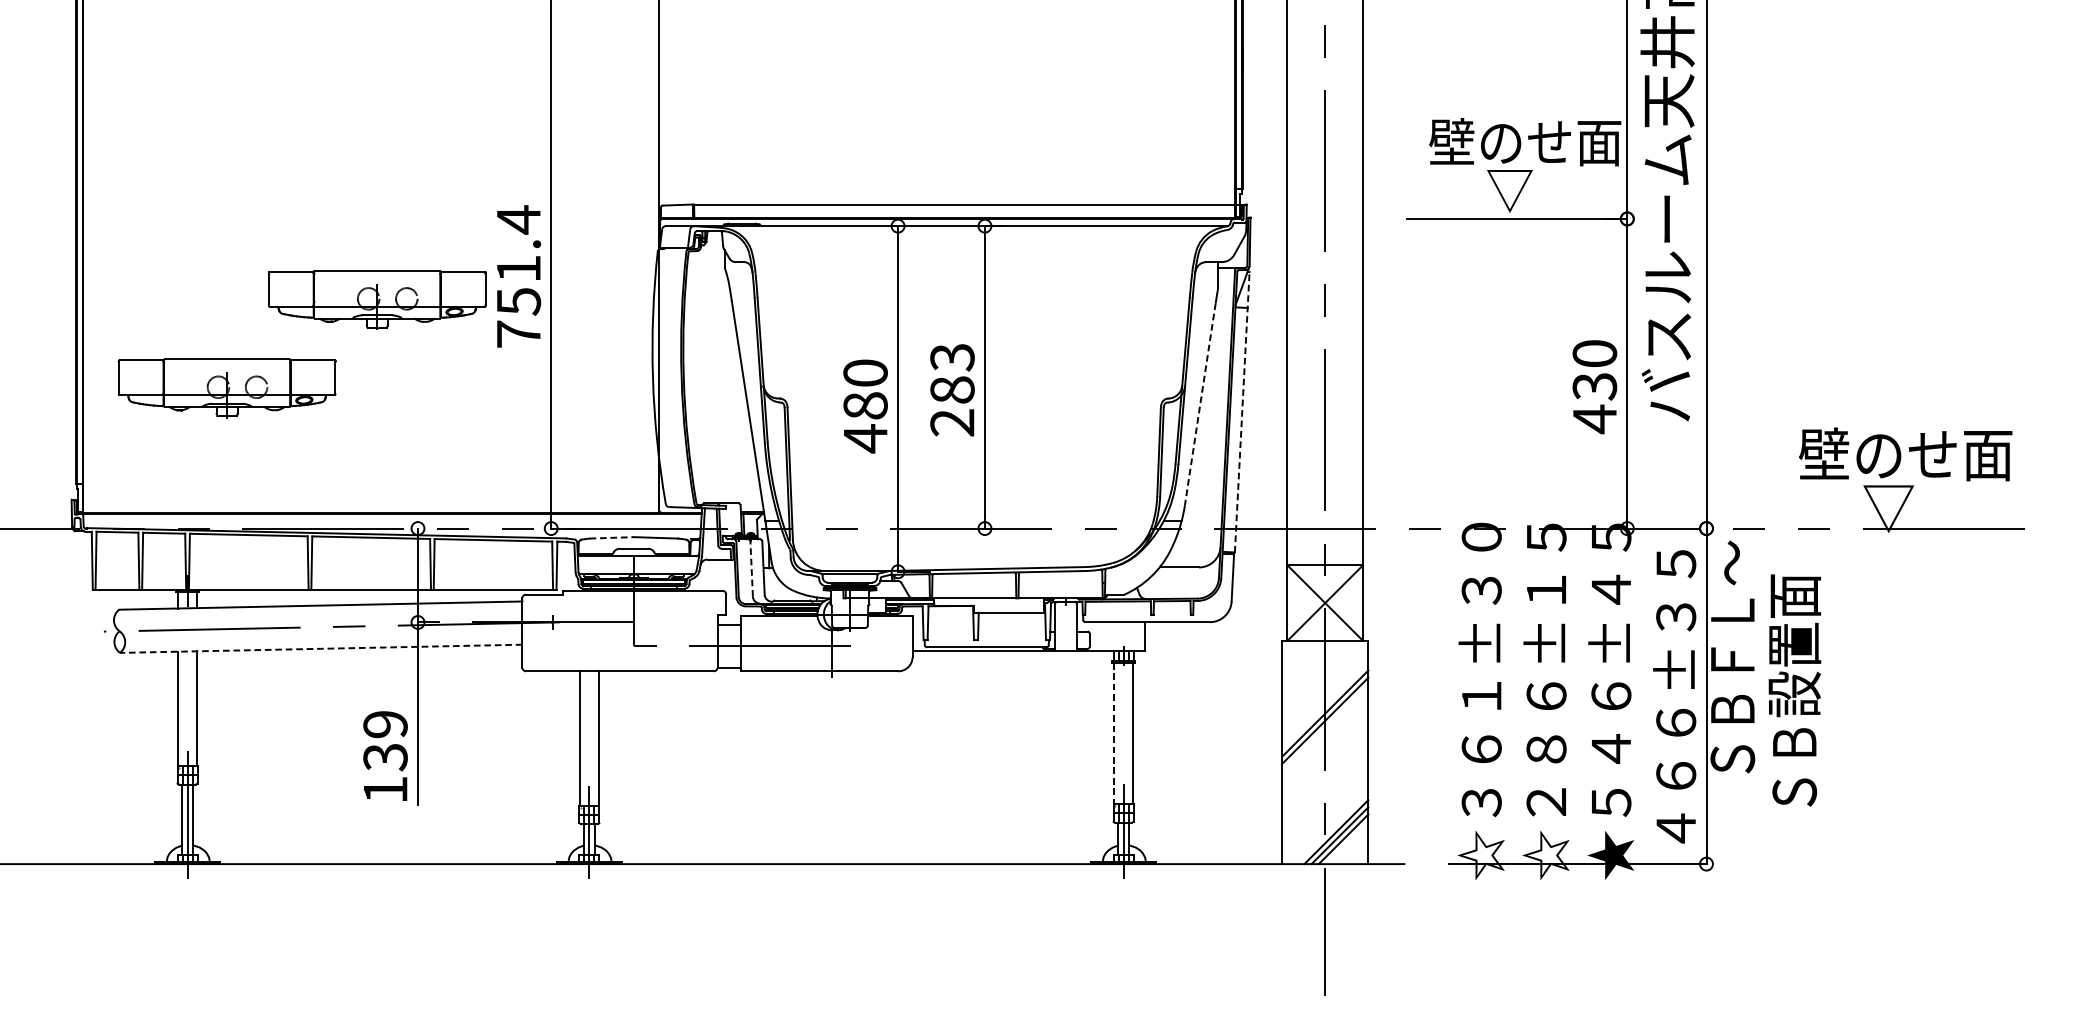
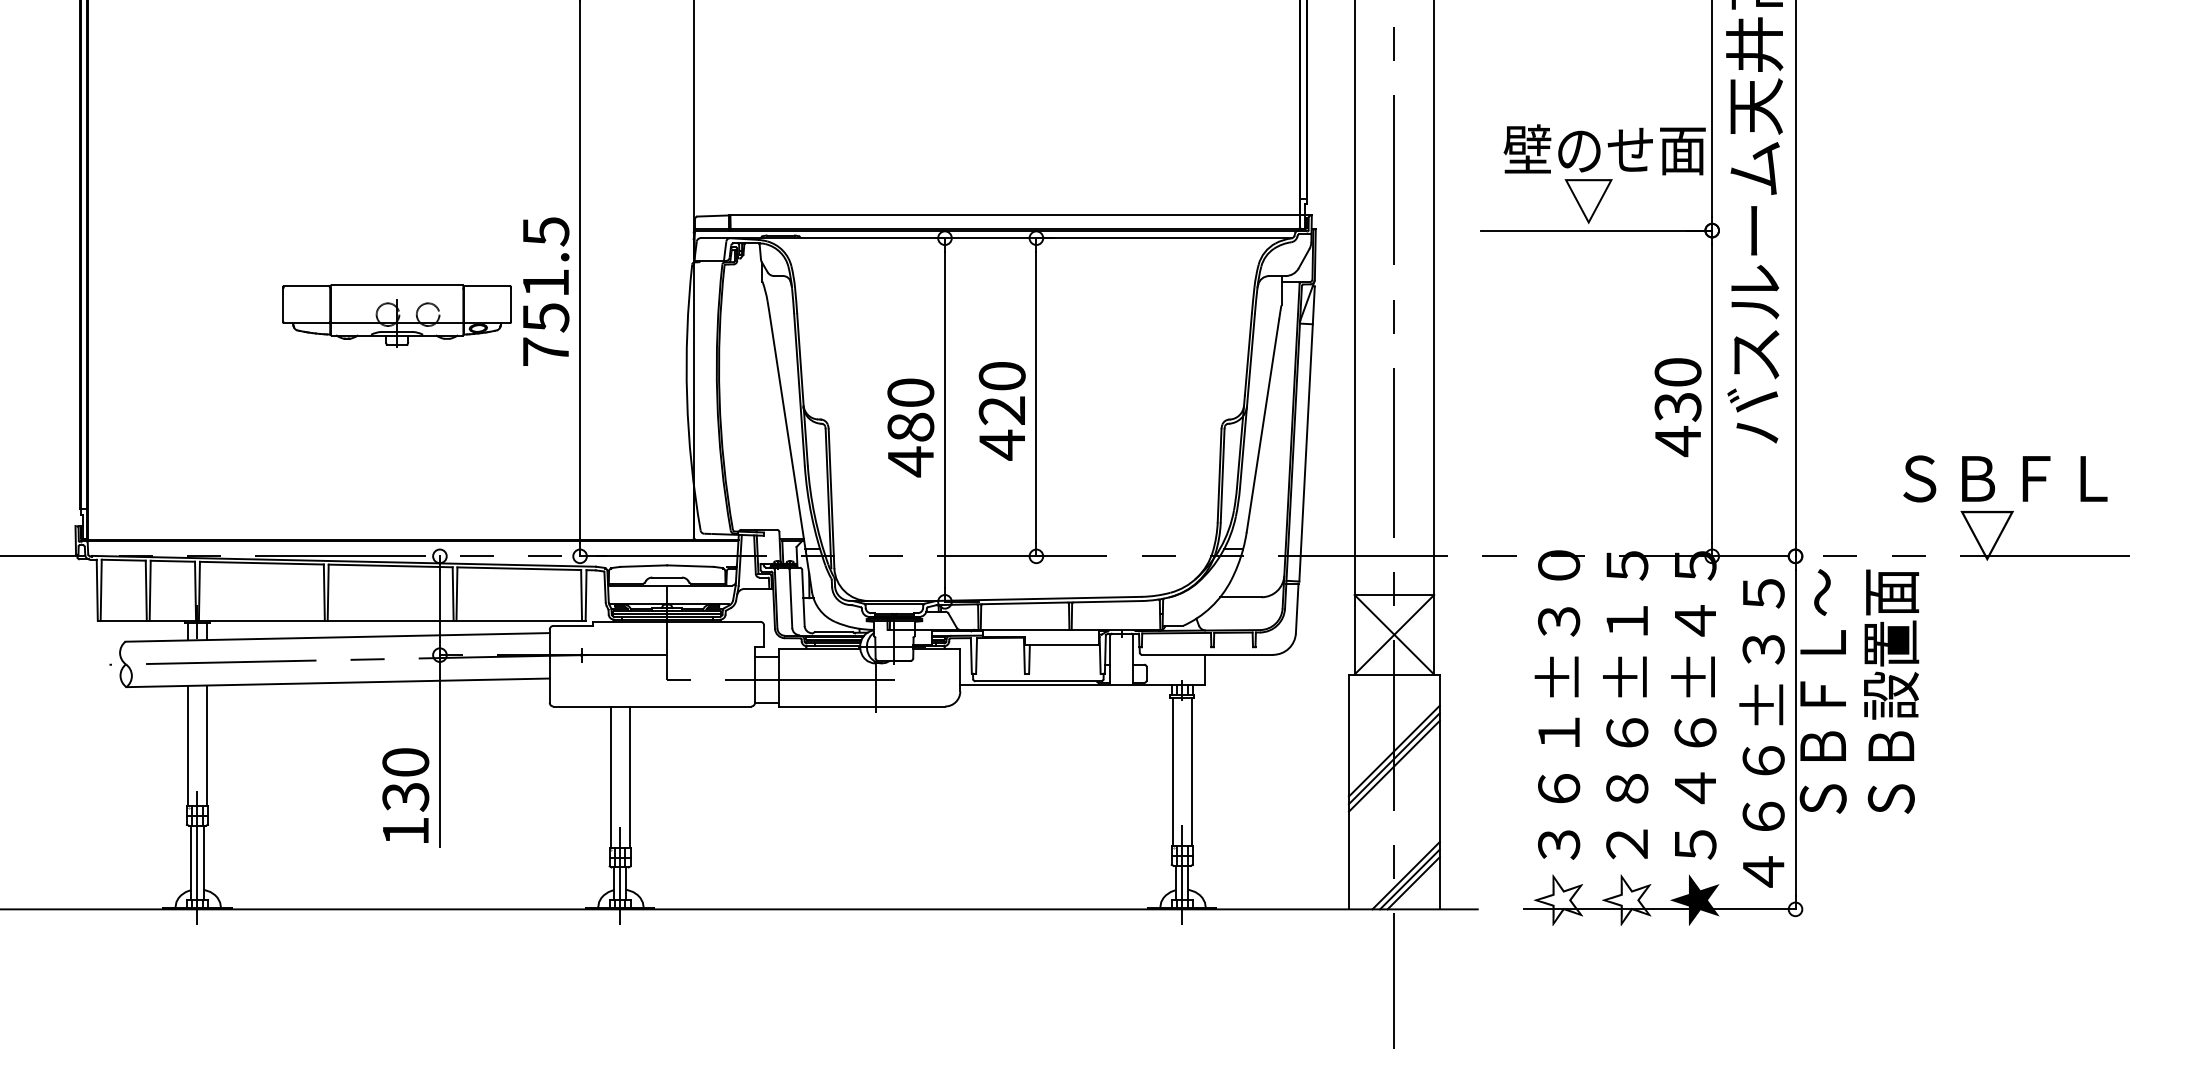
text: (519, 219) -> (546, 231), 751.4 -> 751.5
part: (226, 388) -> (238, 408), removed
text: (951, 390) -> (1001, 411), 283 -> 420
line: (1199, 404) -> (1262, 425), dashed -> solid
line: (1242, 411) -> (1307, 433), dashed -> solid
text: (1905, 454) -> (2004, 478), 壁のせ面 -> ＳＢＦＬ
line: (612, 538) -> (644, 566), dashed -> solid
line: (751, 568) -> (790, 598), dashed -> solid
line: (321, 648) -> (338, 682), dashed -> solid
text: (1794, 690) -> (1891, 691), moved
text: (385, 724) -> (405, 762), 139 -> 130
line: (1324, 727) -> (1393, 765), added
line: (1114, 734) -> (1172, 772), dashed -> solid

